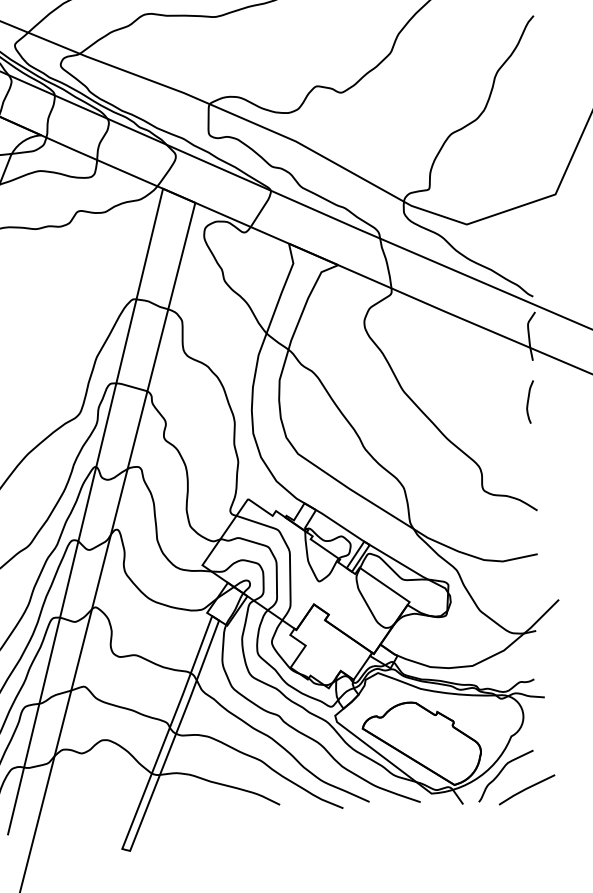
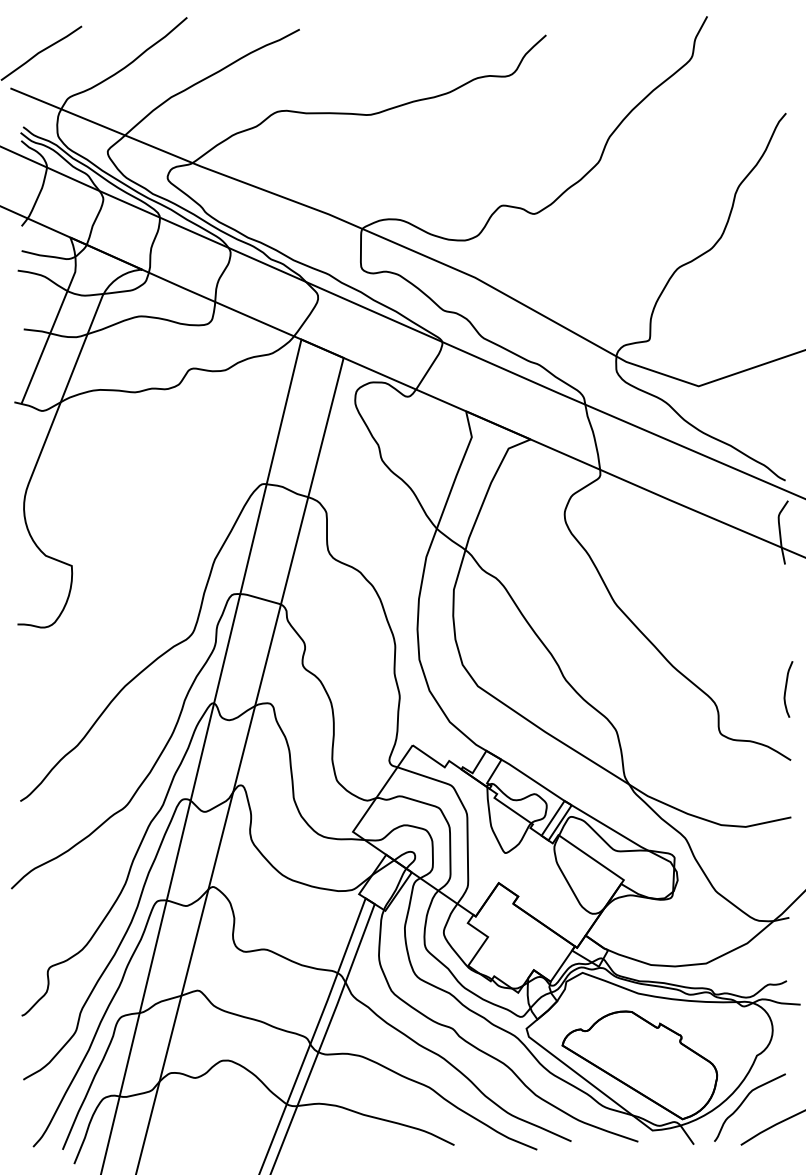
curve: (528, 402) -> (786, 689), moved

